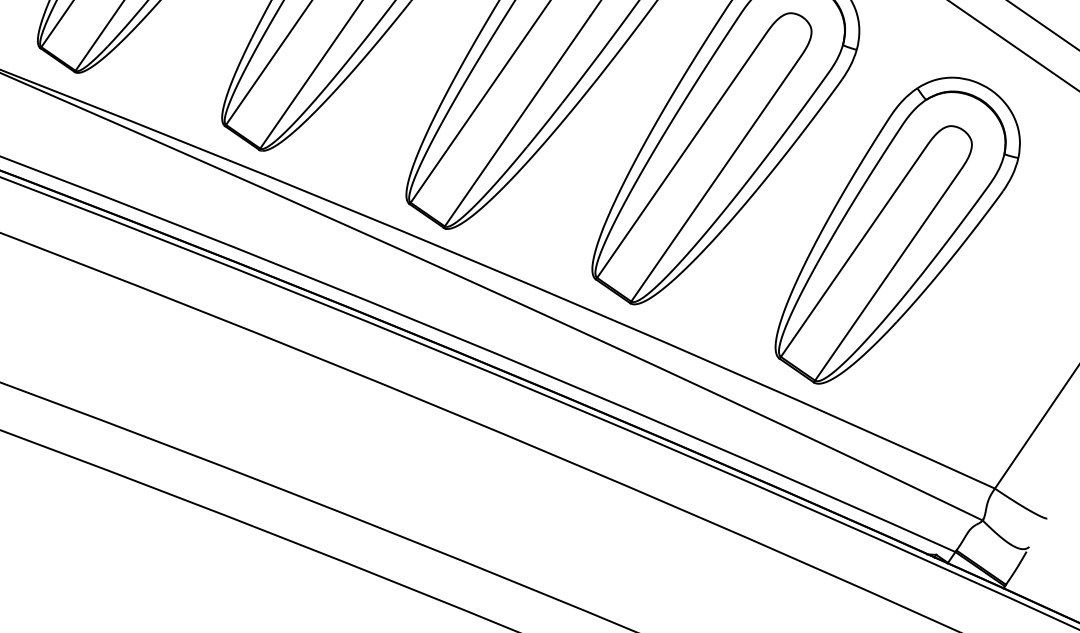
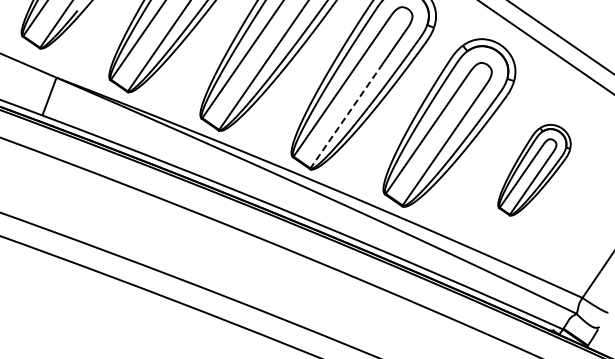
line: (517, 121) -> (346, 116), solid -> dashed
part: (897, 228) -> (534, 169), size x0.6

